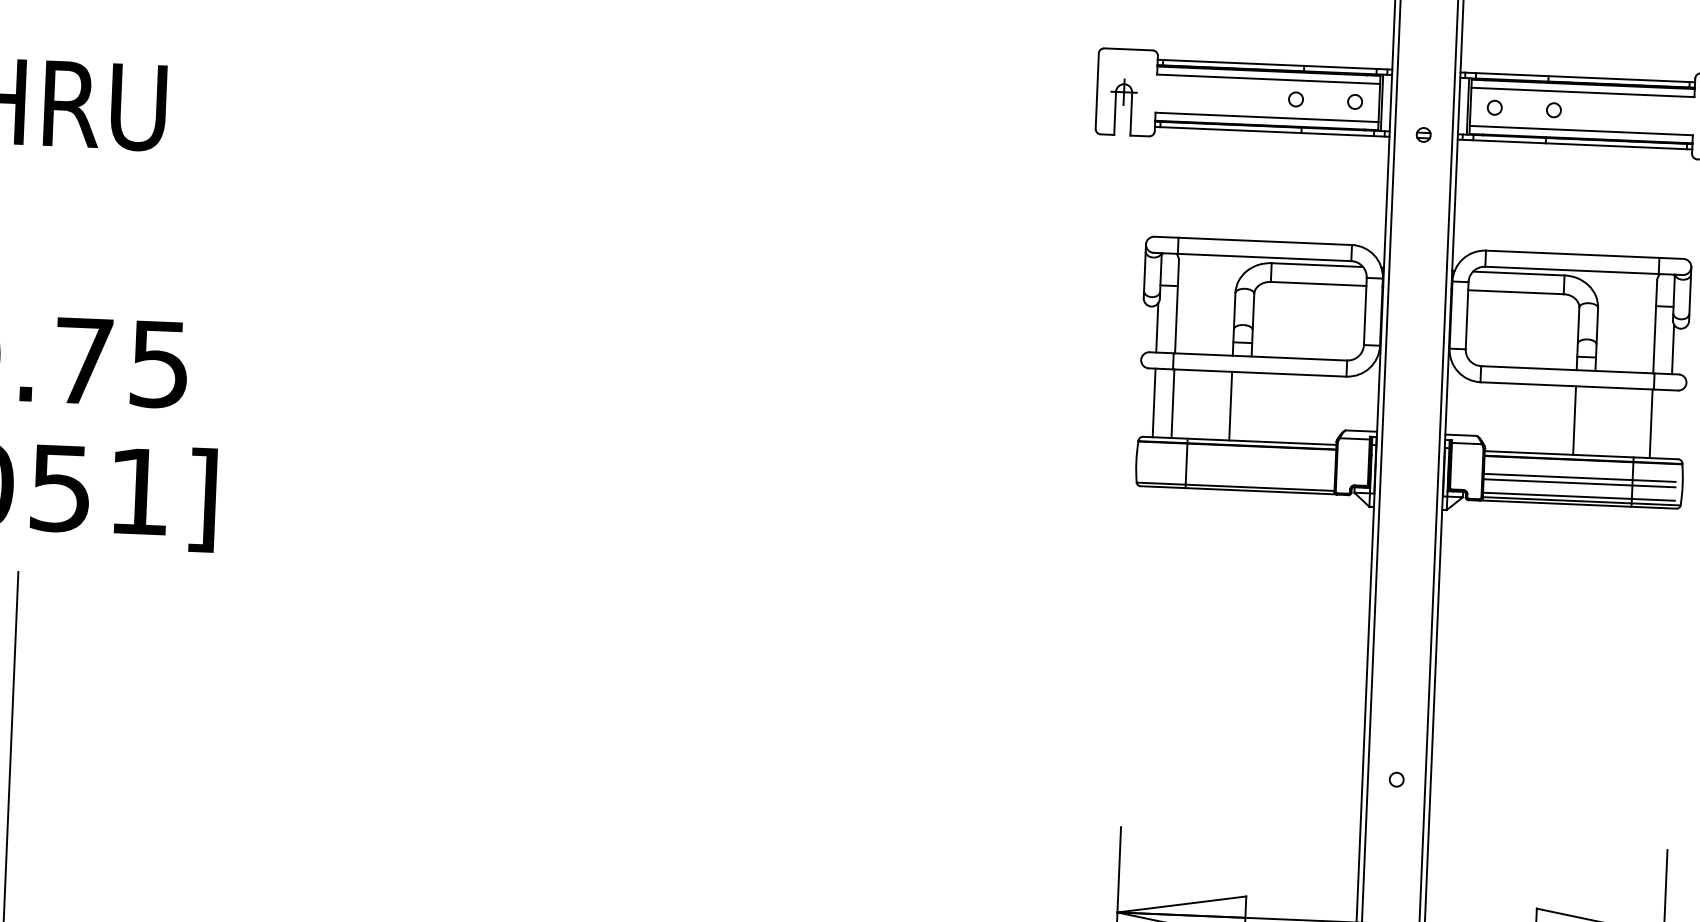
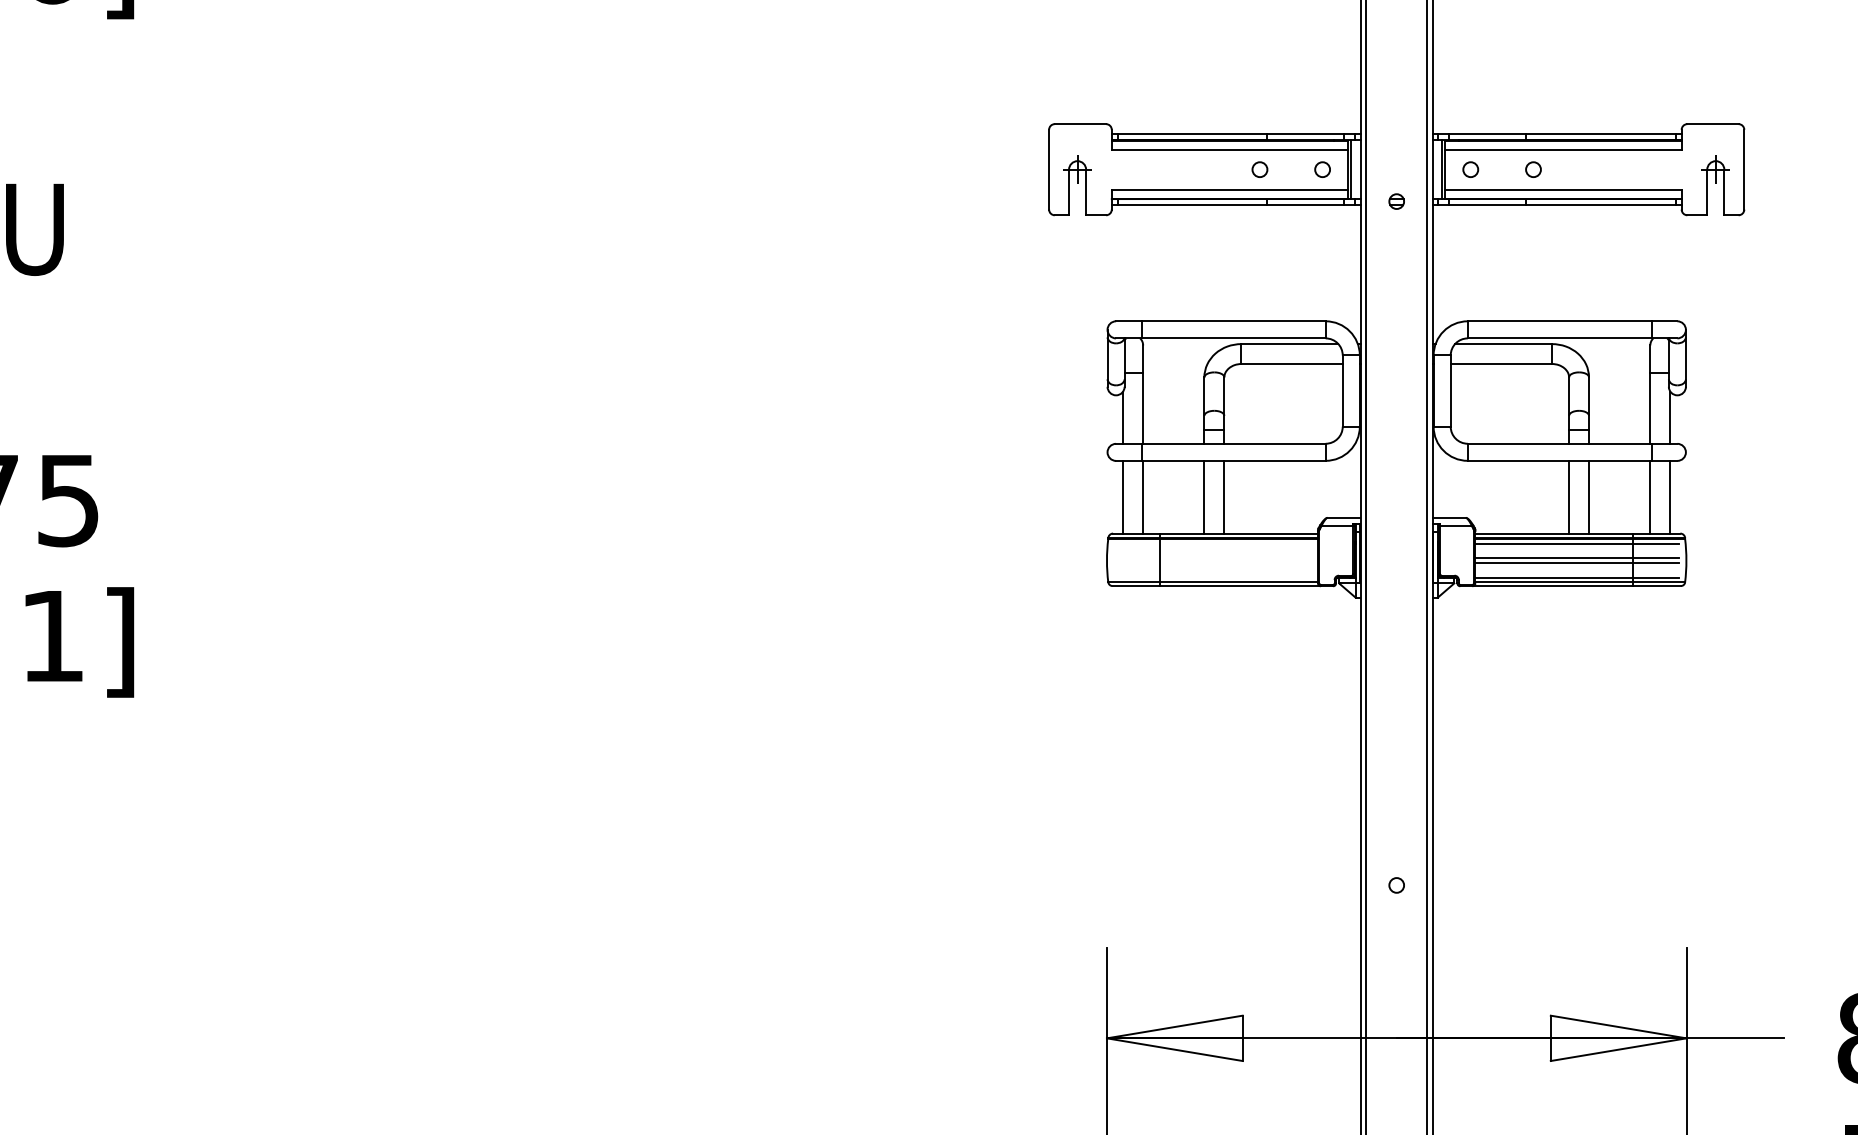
line: (1249, 406) -> (1224, 496), added
line: (1593, 420) -> (1589, 496), added
line: (1670, 423) -> (1670, 496), added
line: (1579, 464) -> (1576, 543), added

